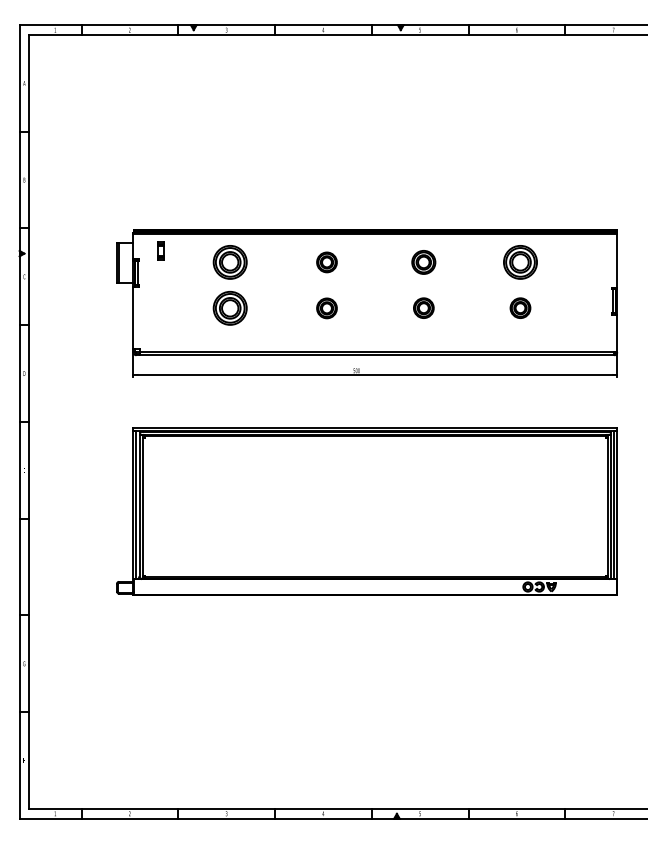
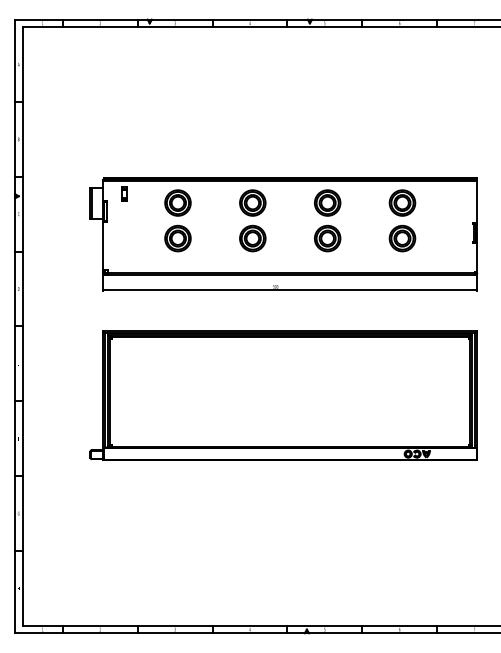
part: (326, 262) -> (252, 203), size x1.67
part: (423, 262) -> (327, 203), size x1.43
part: (423, 307) -> (327, 237), size x1.67
part: (520, 307) -> (402, 237), size x1.67
part: (326, 308) -> (252, 238), size x1.67

